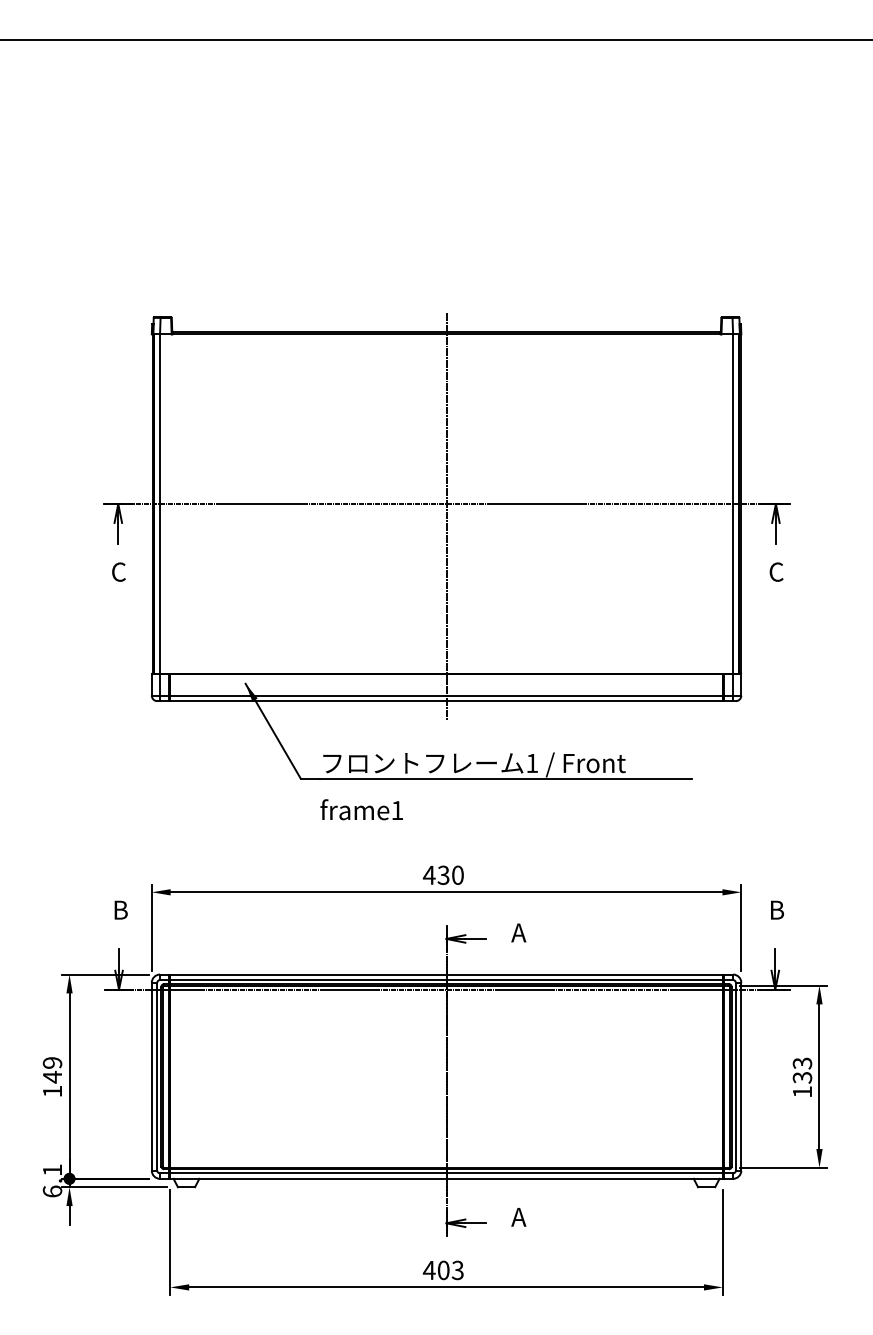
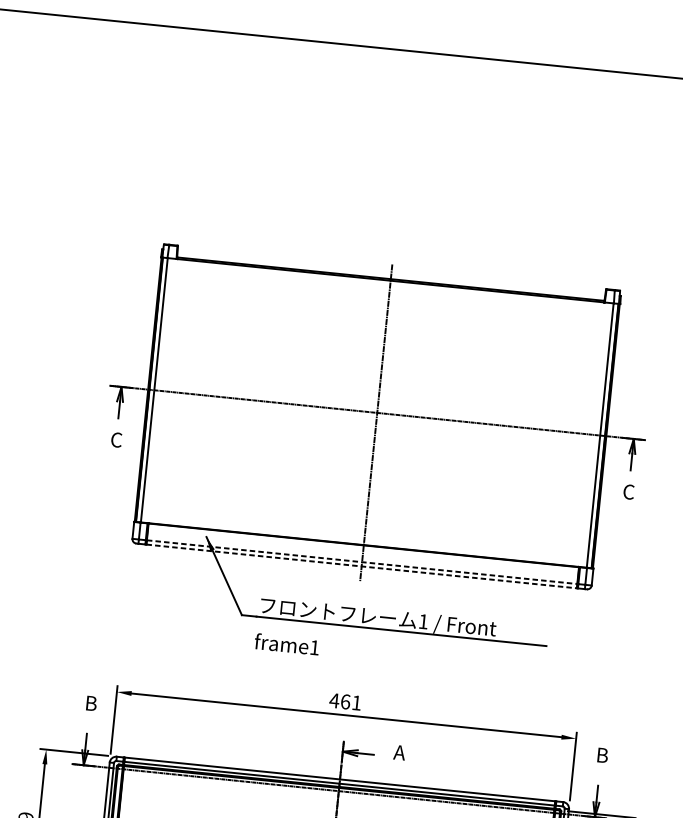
line: (447, 695) -> (362, 562), solid -> dashed
line: (447, 701) -> (362, 566), solid -> dashed
text: (450, 874) -> (351, 701), 430 -> 461

